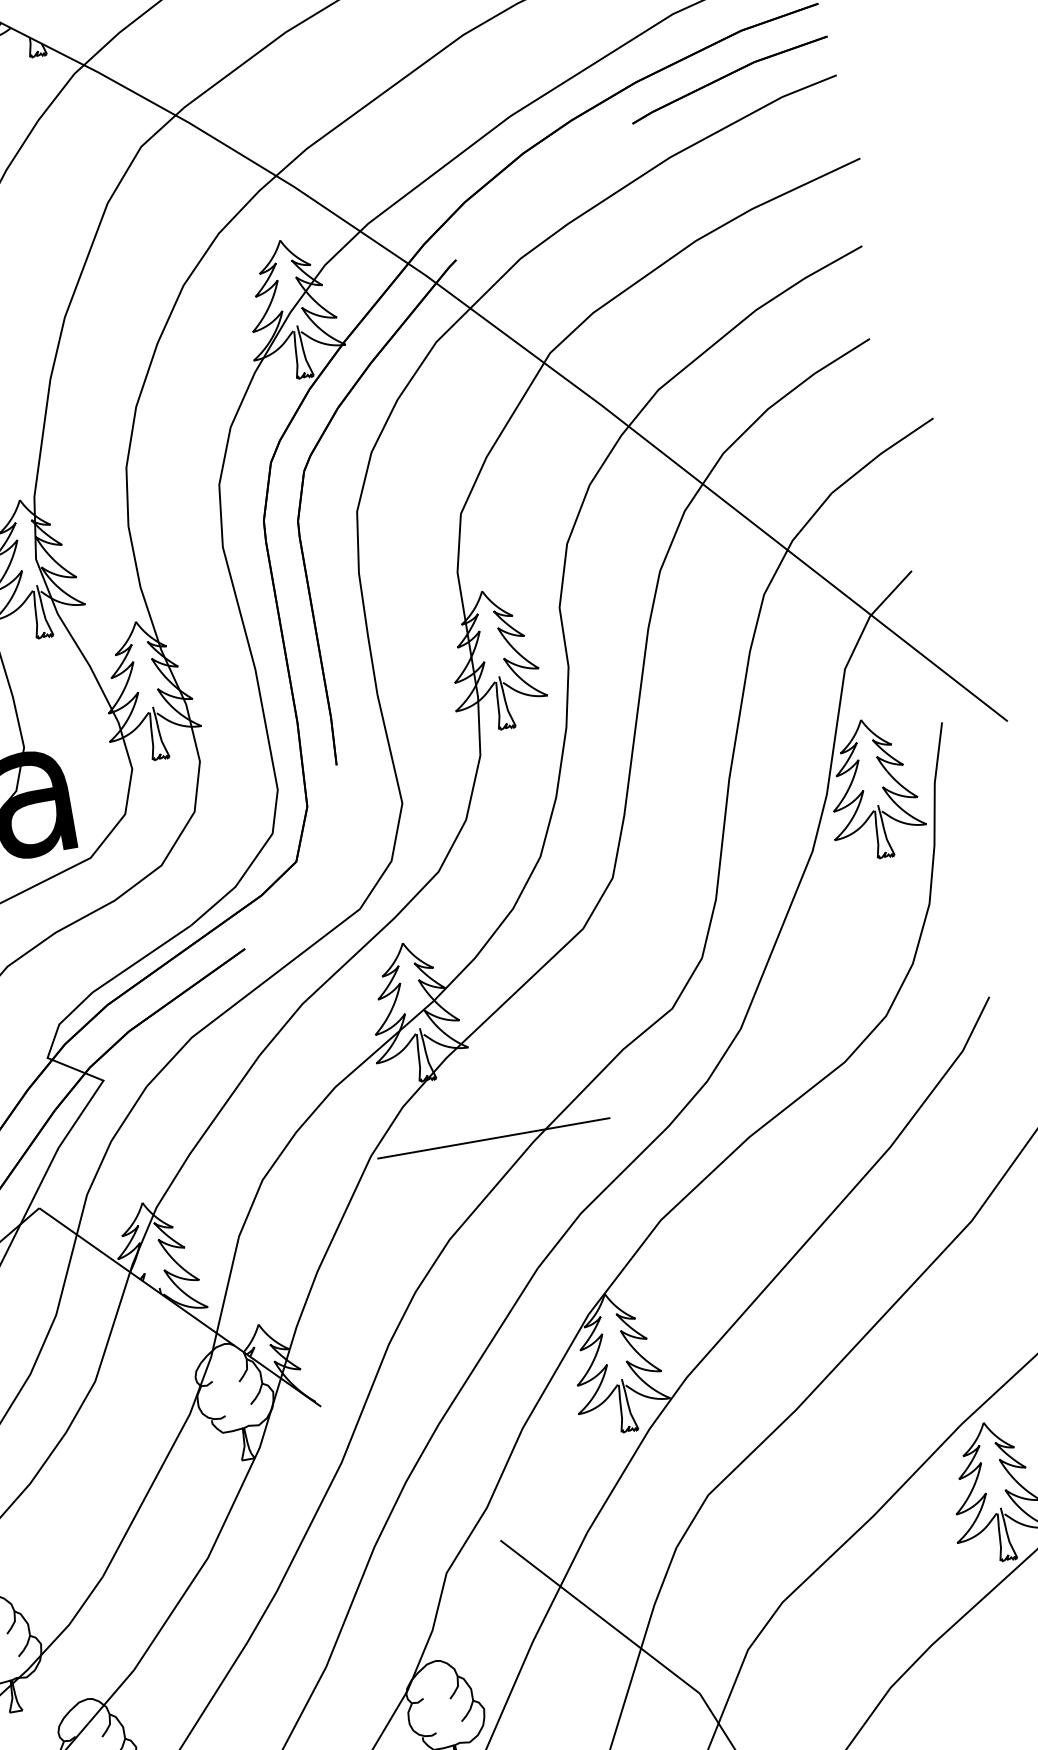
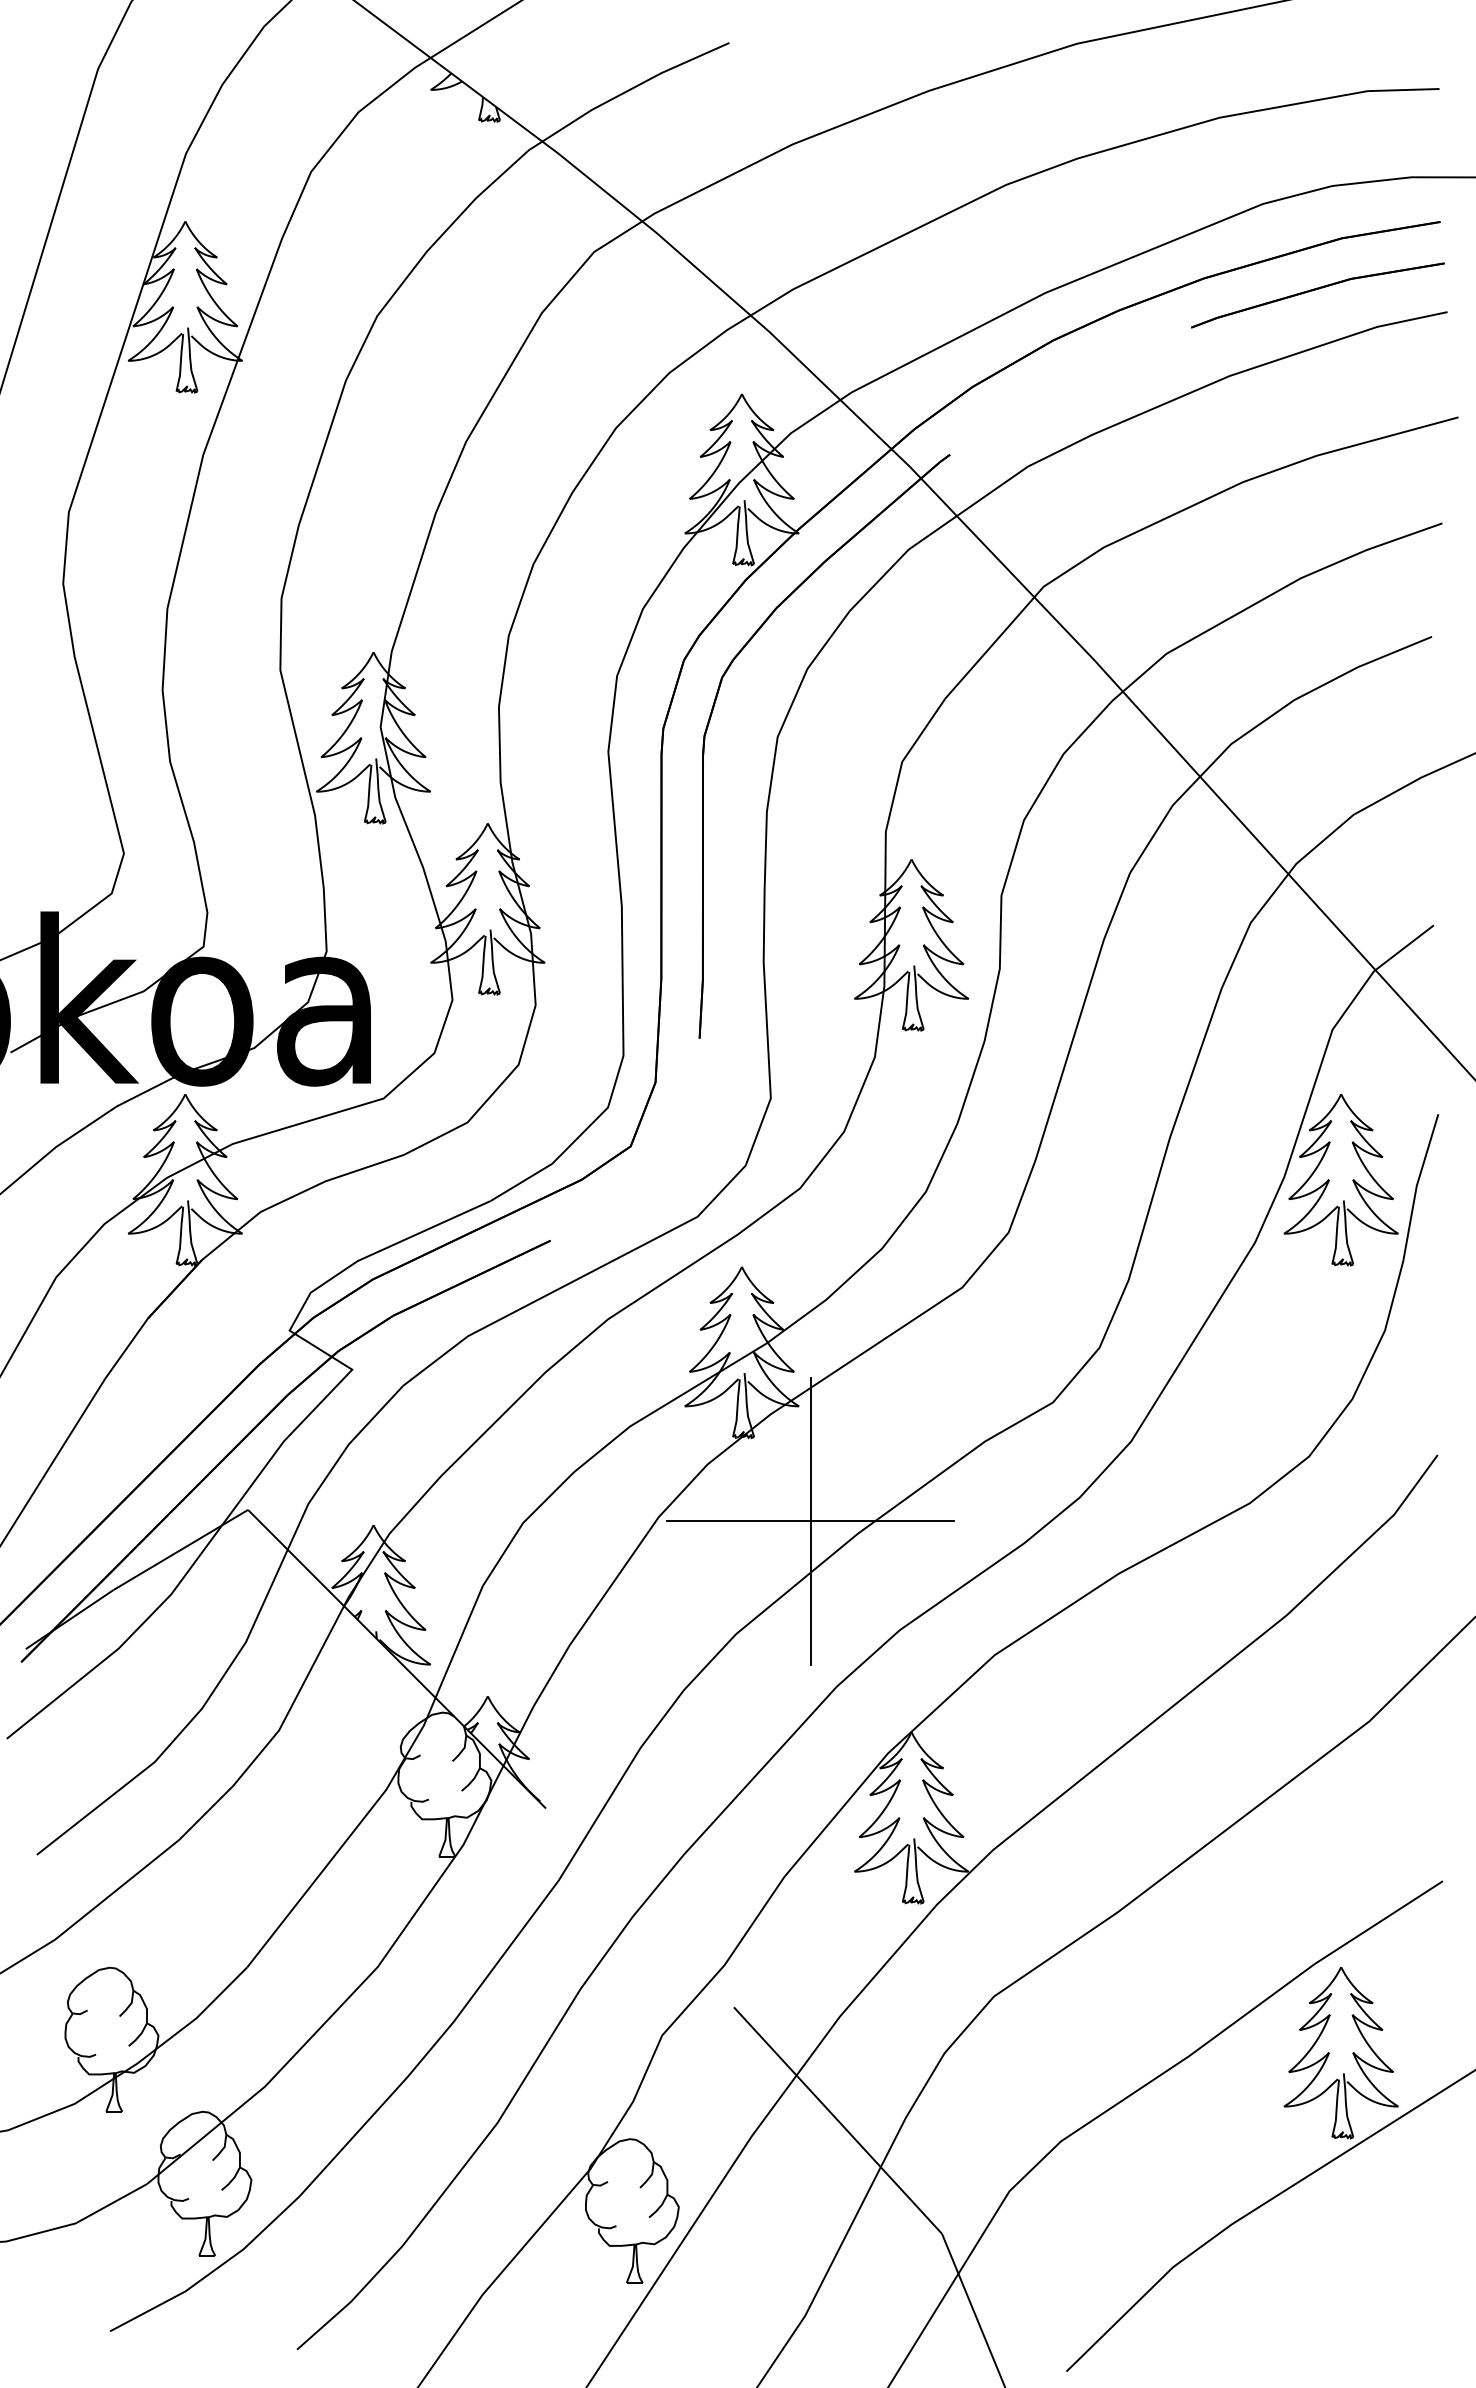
line: (493, 1137) -> (810, 1520), added

